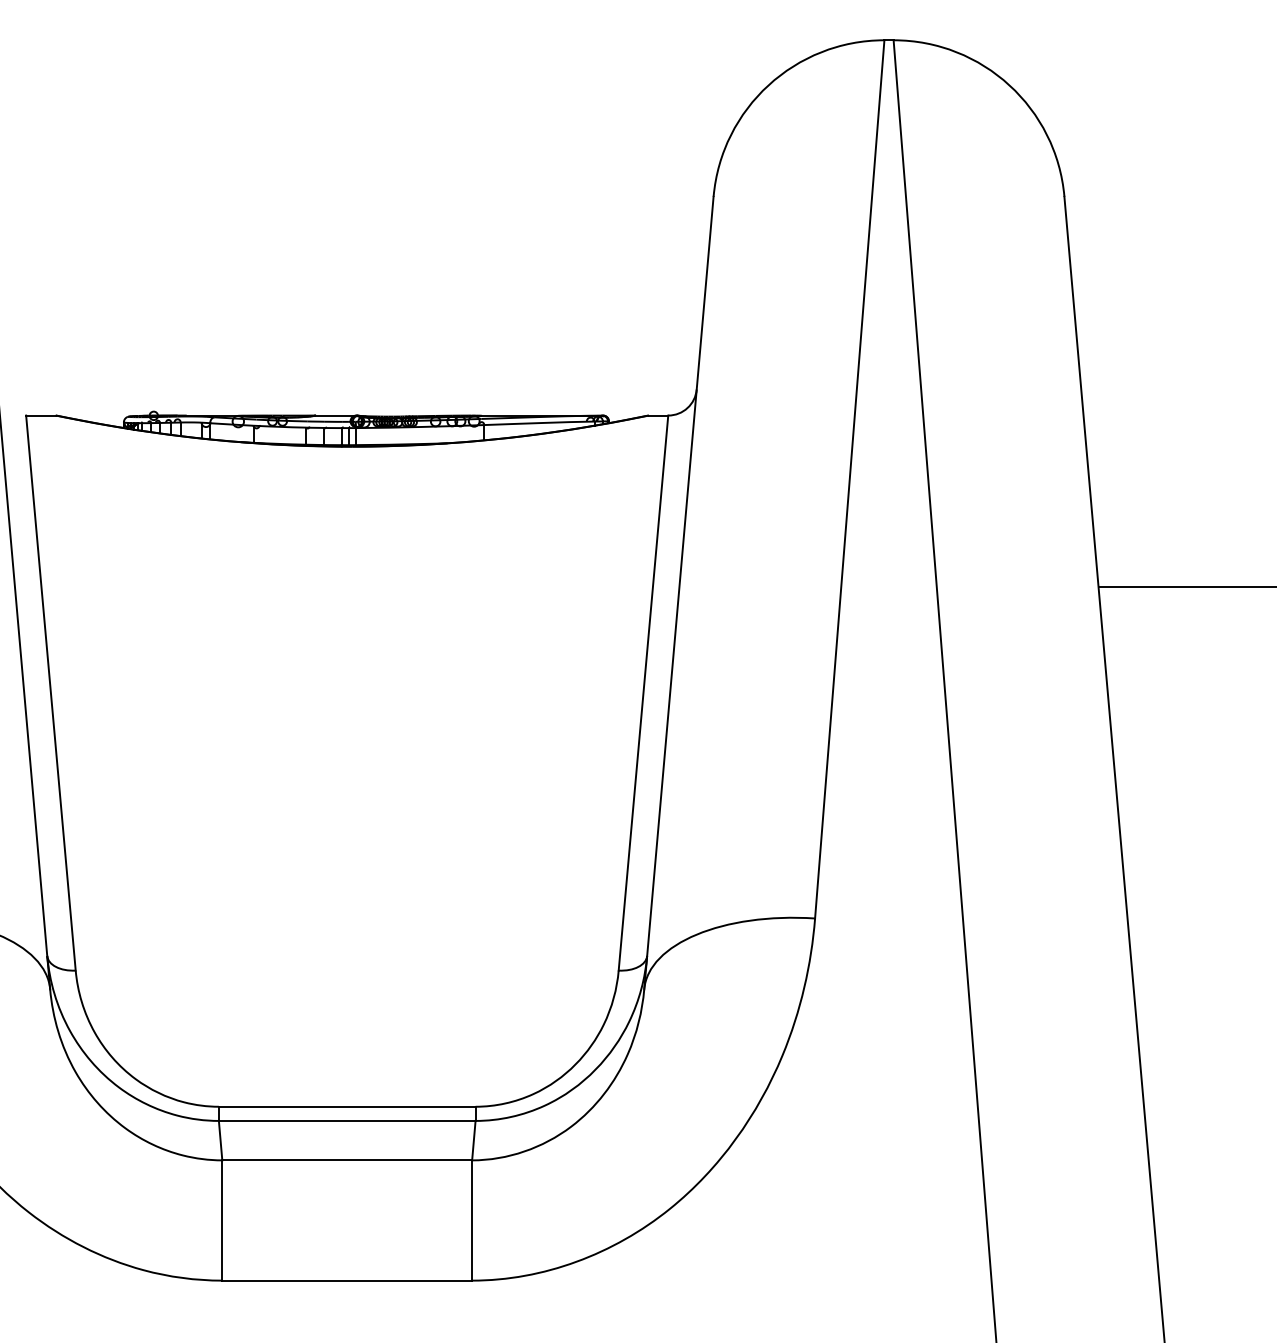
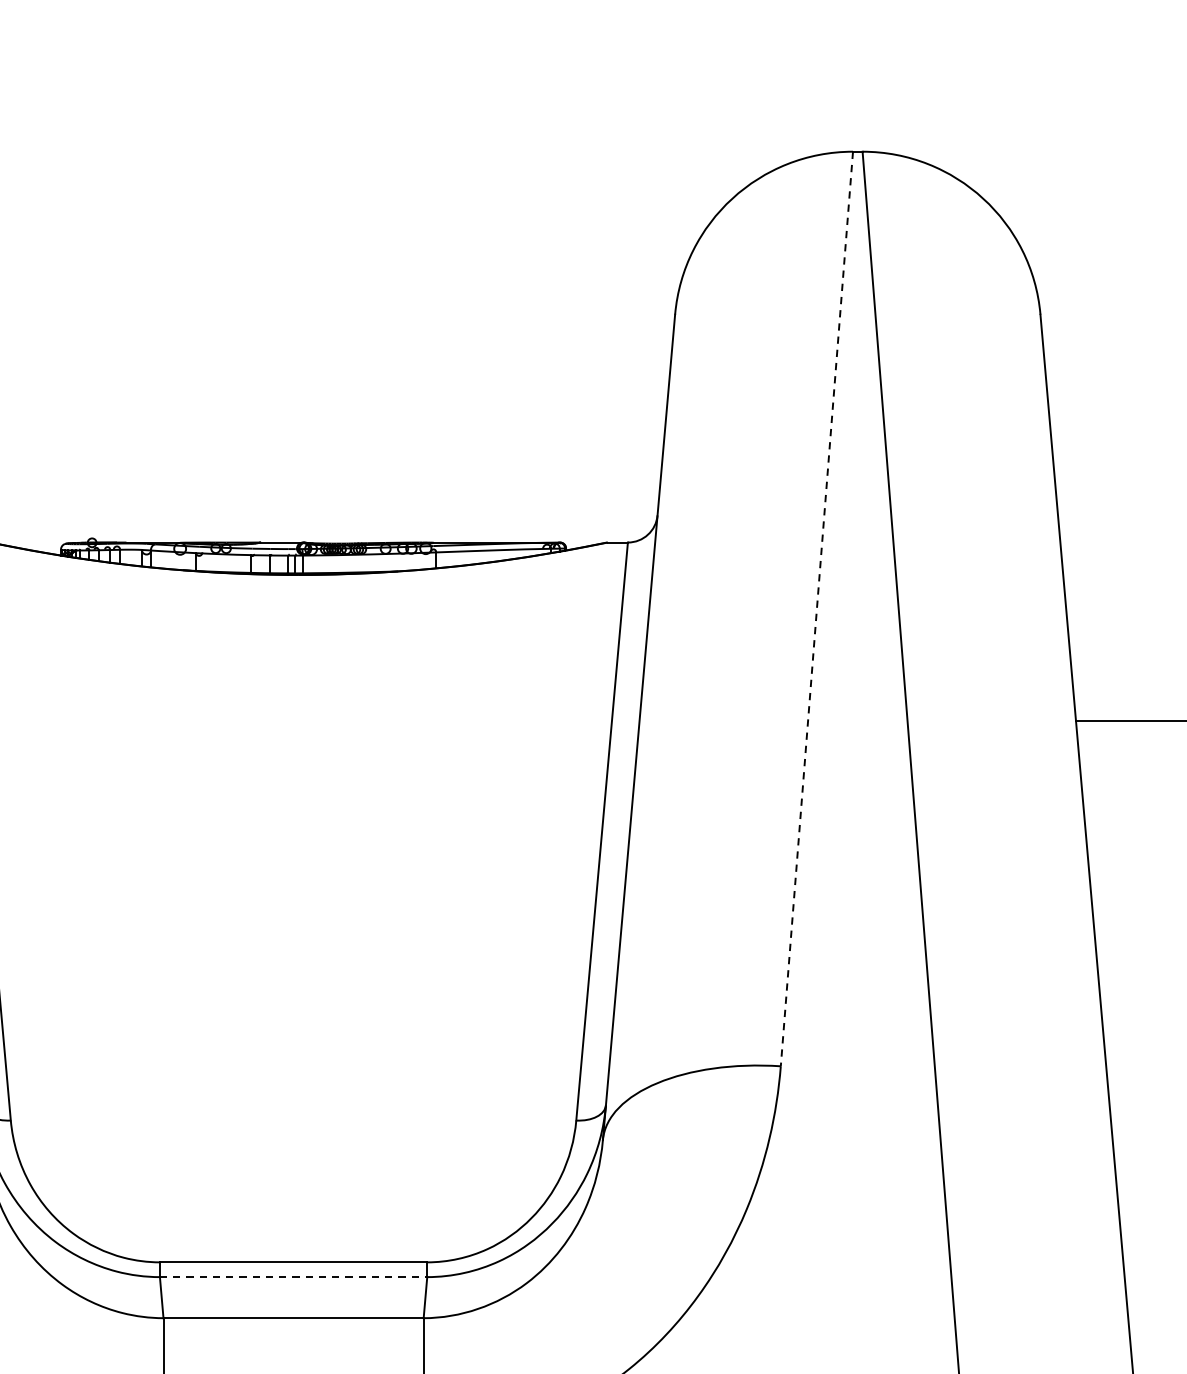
line: (849, 479) -> (816, 609), solid -> dashed
line: (347, 1120) -> (293, 1276), solid -> dashed

